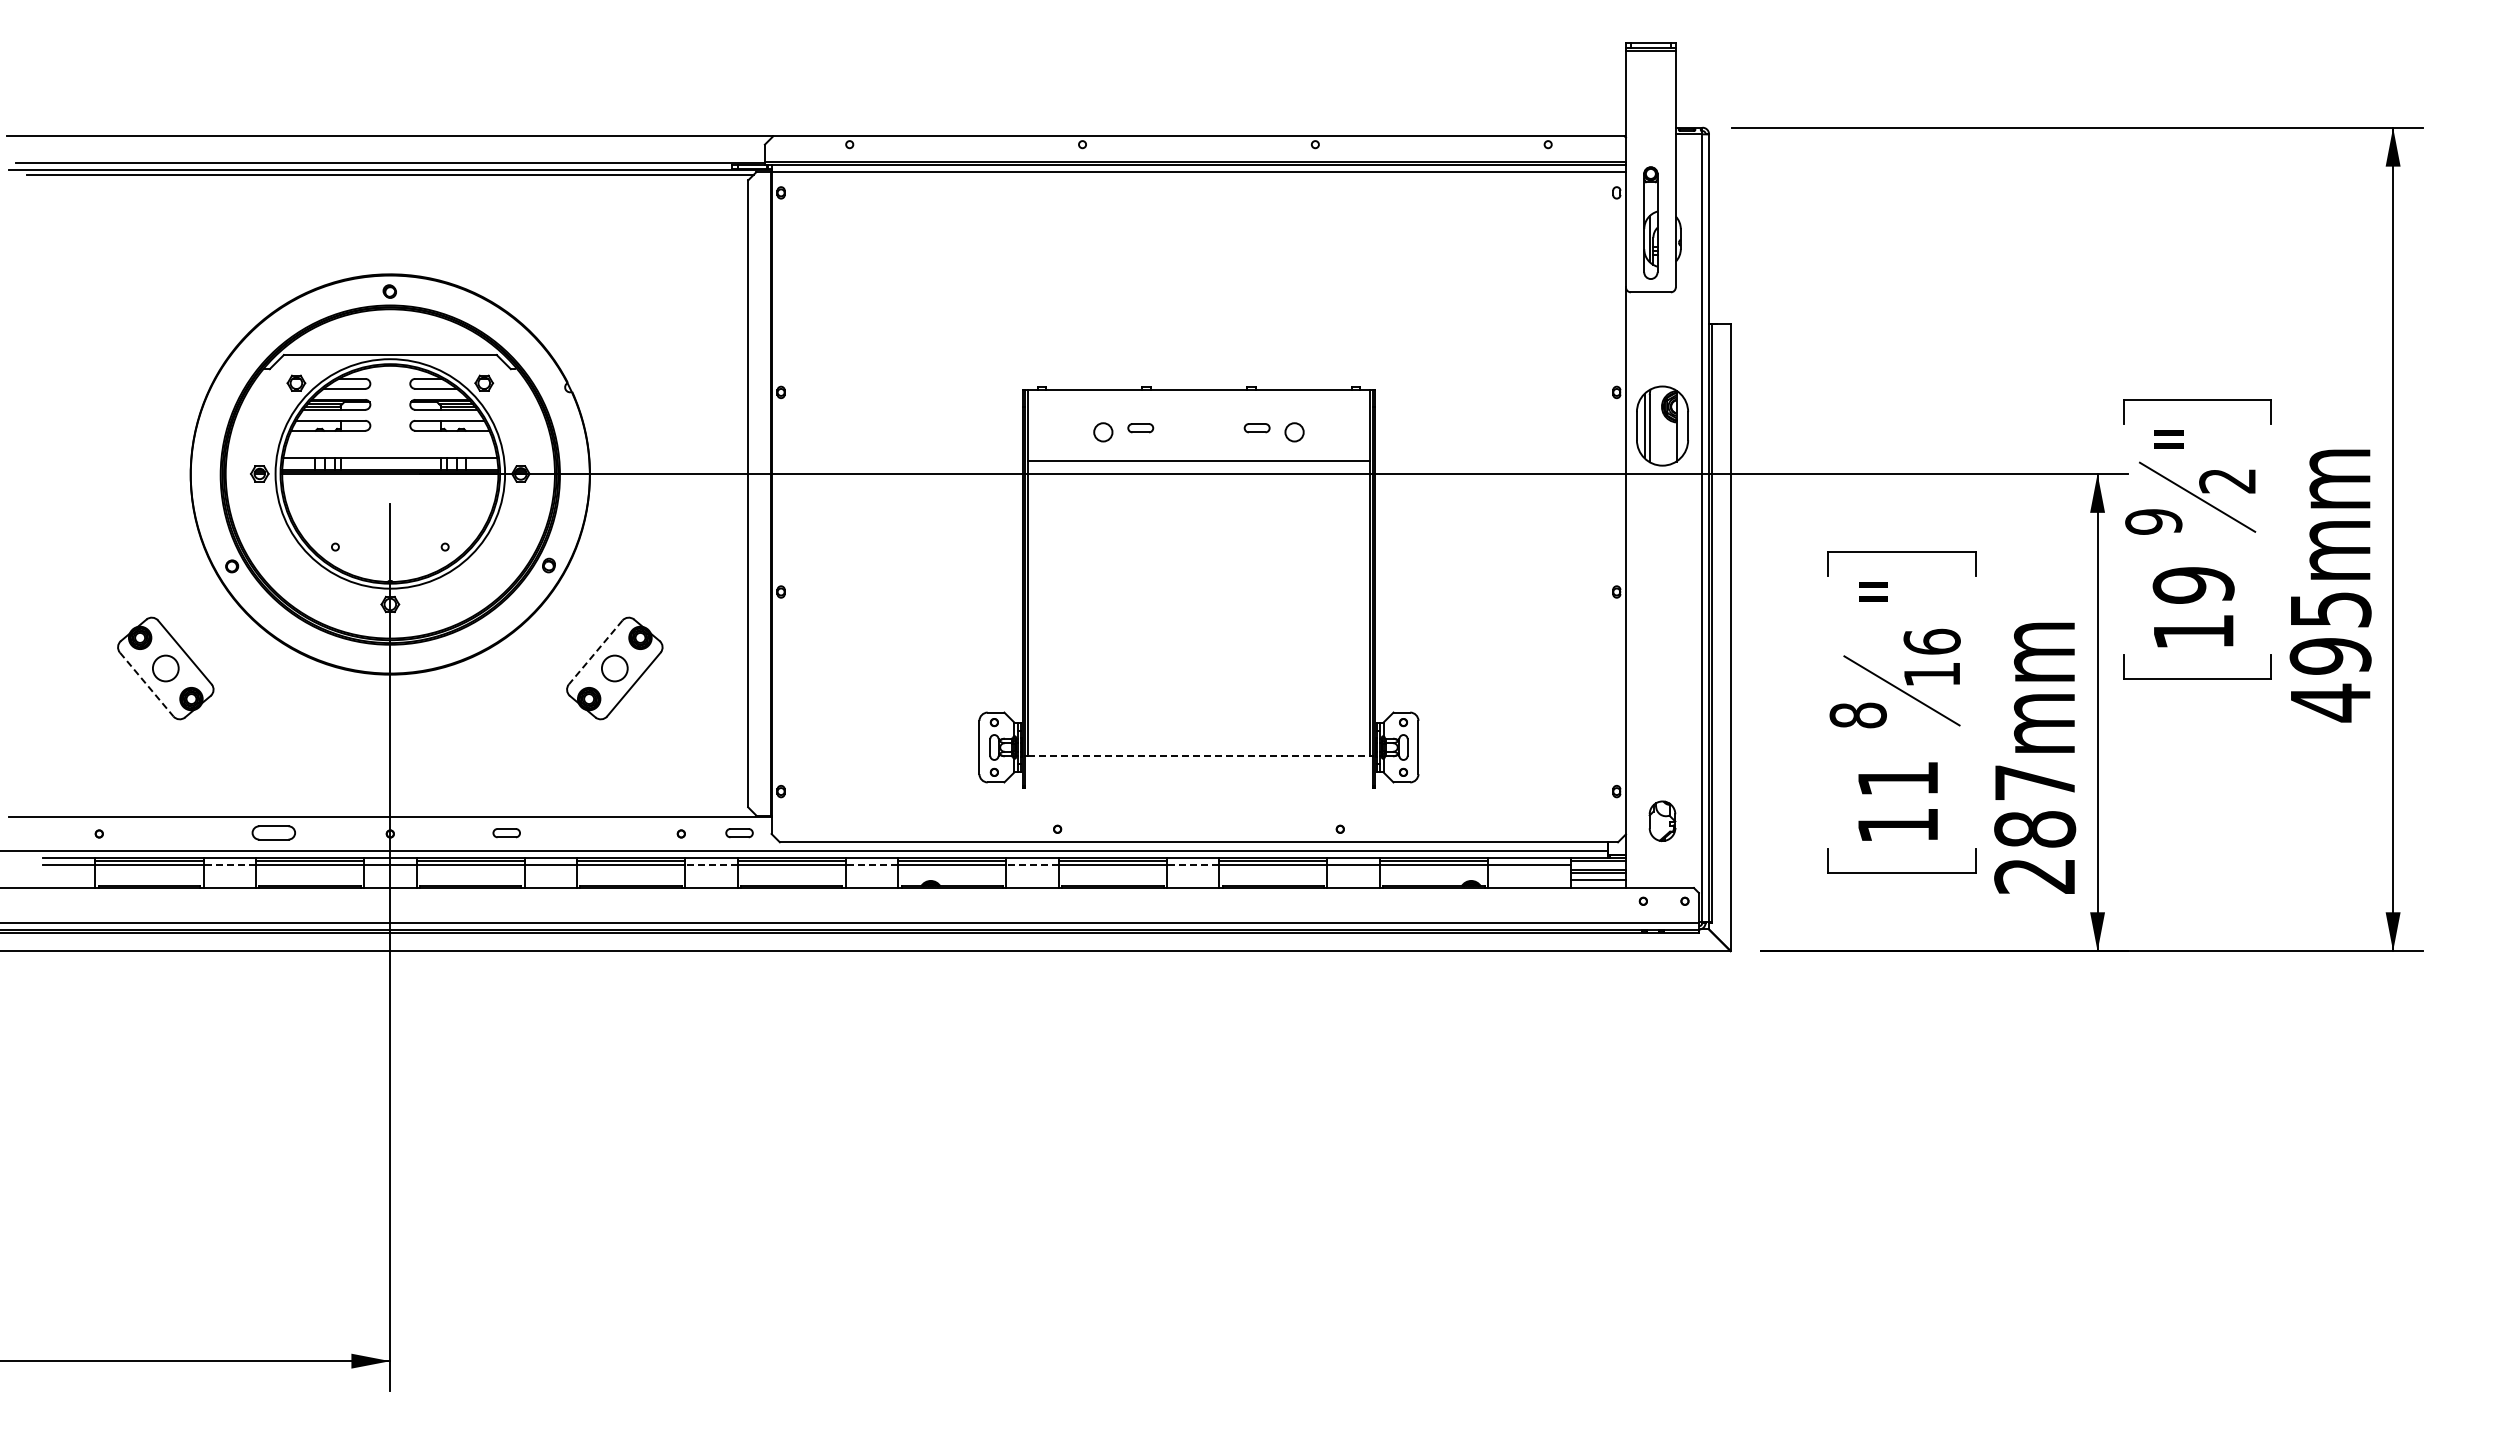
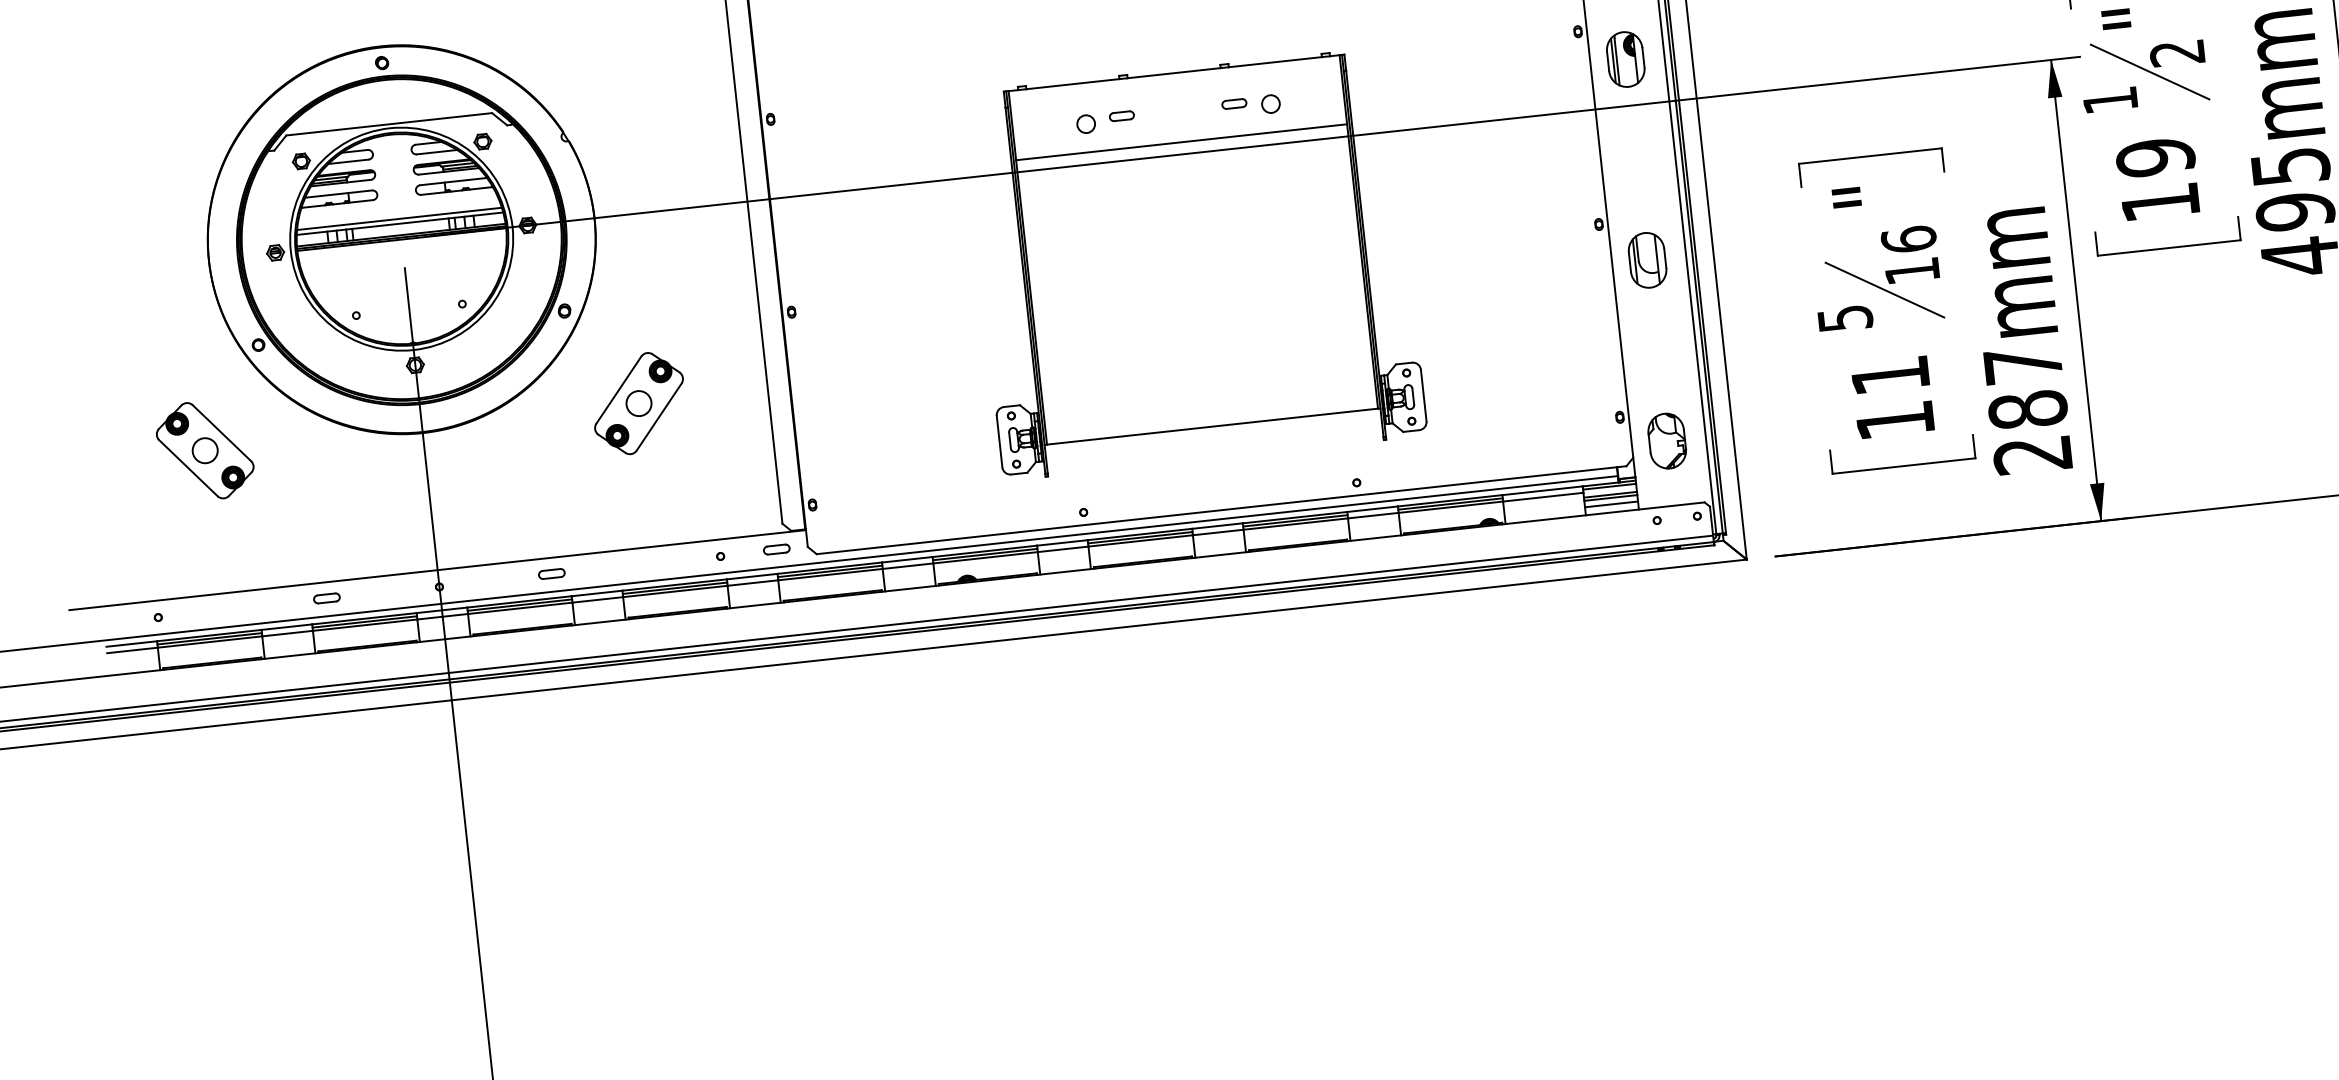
part: (1662, 426) -> (1625, 59), size x0.71
line: (390, 452) -> (399, 218), added
text: (2153, 521) -> (2110, 100), 9 -> 1
part: (1662, 633) -> (1647, 259), added
line: (595, 652) -> (618, 390), dashed -> solid
line: (146, 684) -> (188, 468), dashed -> solid
text: (1857, 715) -> (1844, 318), 8 -> 5
line: (1199, 755) -> (1213, 426), dashed -> solid
part: (1662, 821) -> (1667, 441), size x1.43
part: (273, 833) -> (326, 598), size x0.62
line: (229, 864) -> (287, 633), dashed -> solid
line: (710, 864) -> (752, 582), dashed -> solid
line: (871, 864) -> (907, 566), dashed -> solid
line: (1032, 864) -> (1063, 549), dashed -> solid
line: (1192, 864) -> (1217, 532), dashed -> solid

